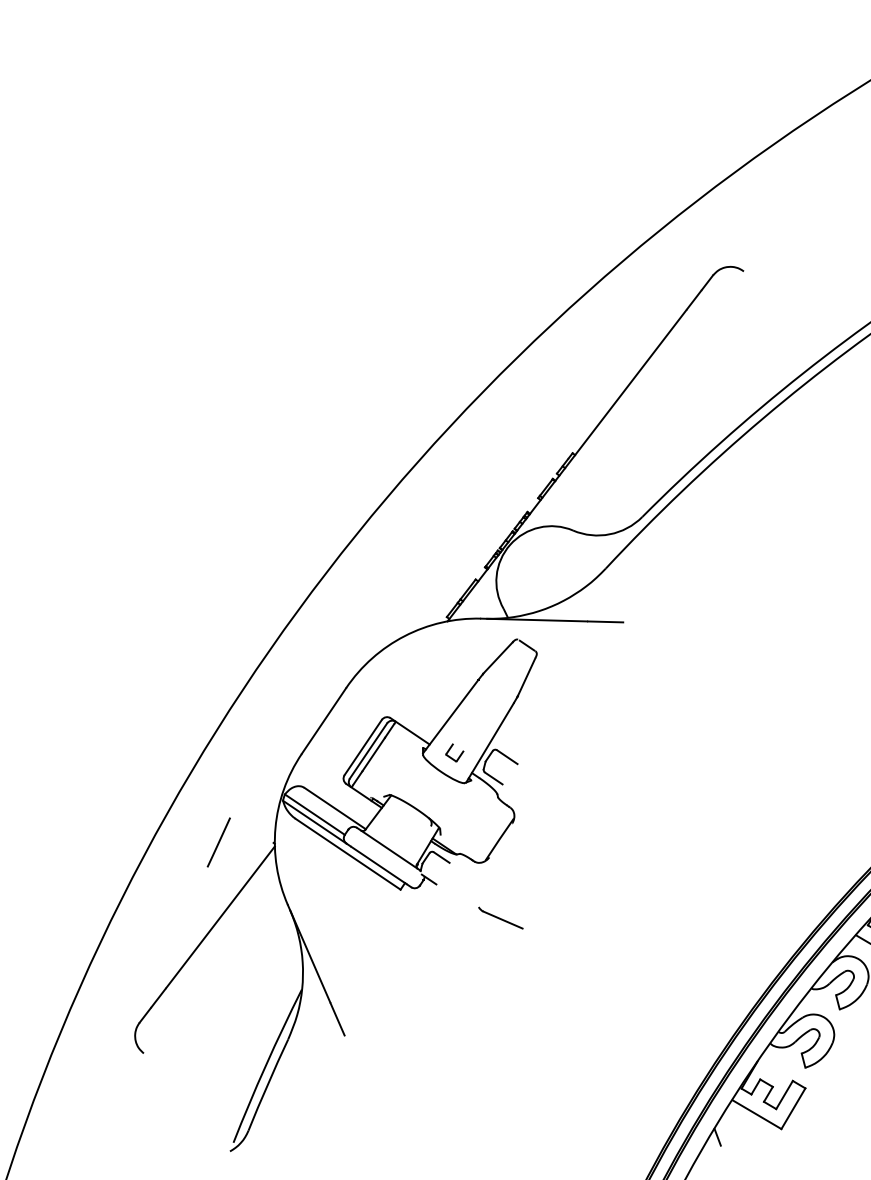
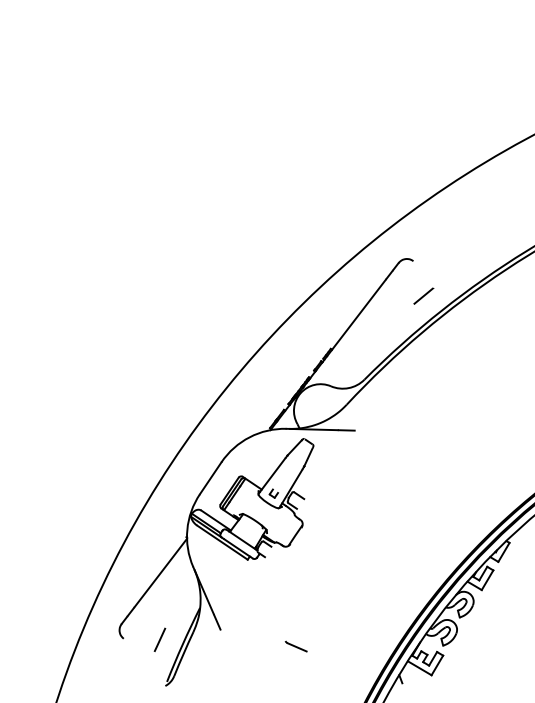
line: (764, 342) -> (423, 295), added
line: (217, 841) -> (159, 639), moved
line: (499, 918) -> (295, 646), moved

